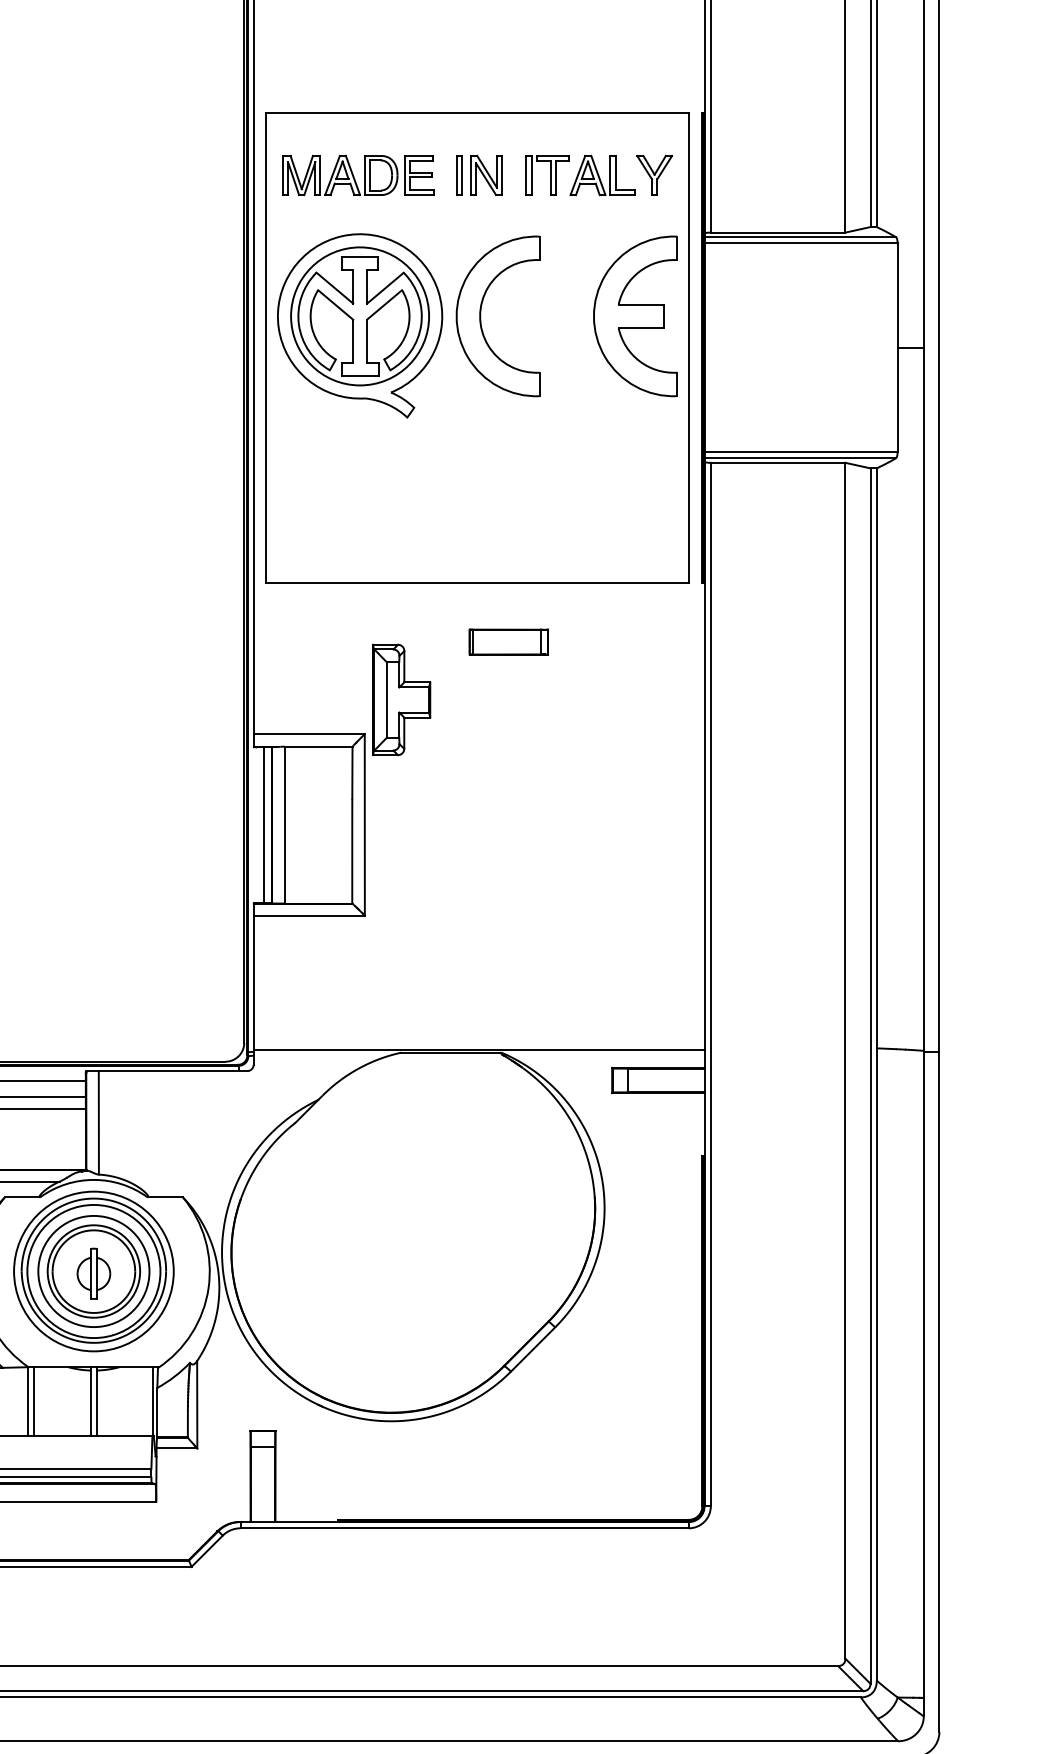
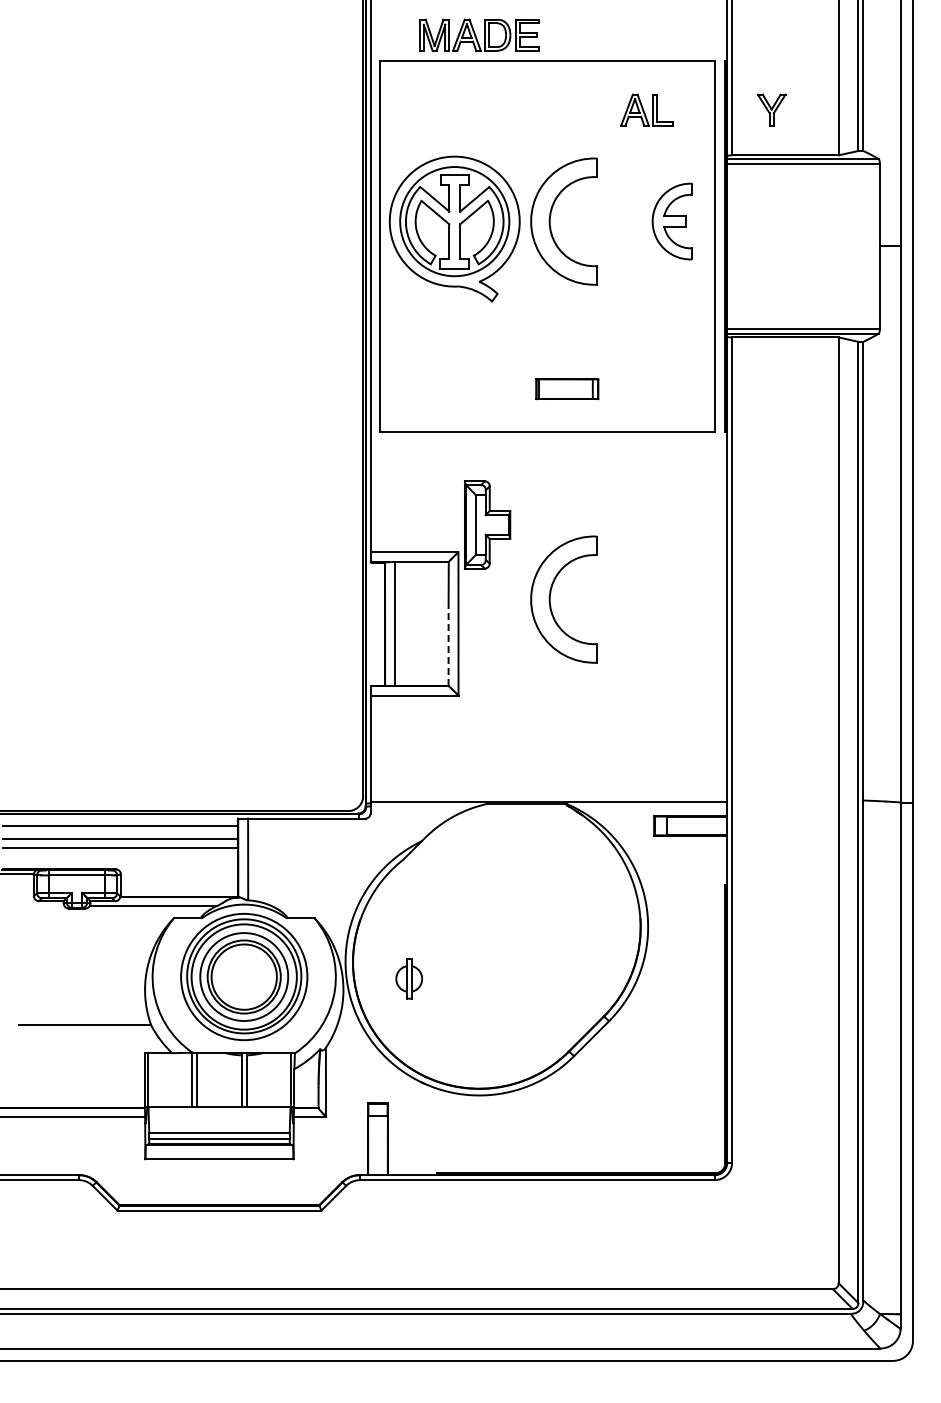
part: (358, 174) -> (479, 34), moved
part: (478, 174) -> (548, 109), removed
part: (654, 174) -> (771, 109), moved
part: (546, 175) -> (602, 110), removed
part: (634, 316) -> (671, 221), size x0.6
part: (508, 642) -> (567, 389), moved
part: (481, 794) -> (550, 599), added
line: (263, 824) -> (378, 623), removed
line: (352, 851) -> (448, 644), solid -> dashed
part: (94, 1273) -> (409, 978), moved

